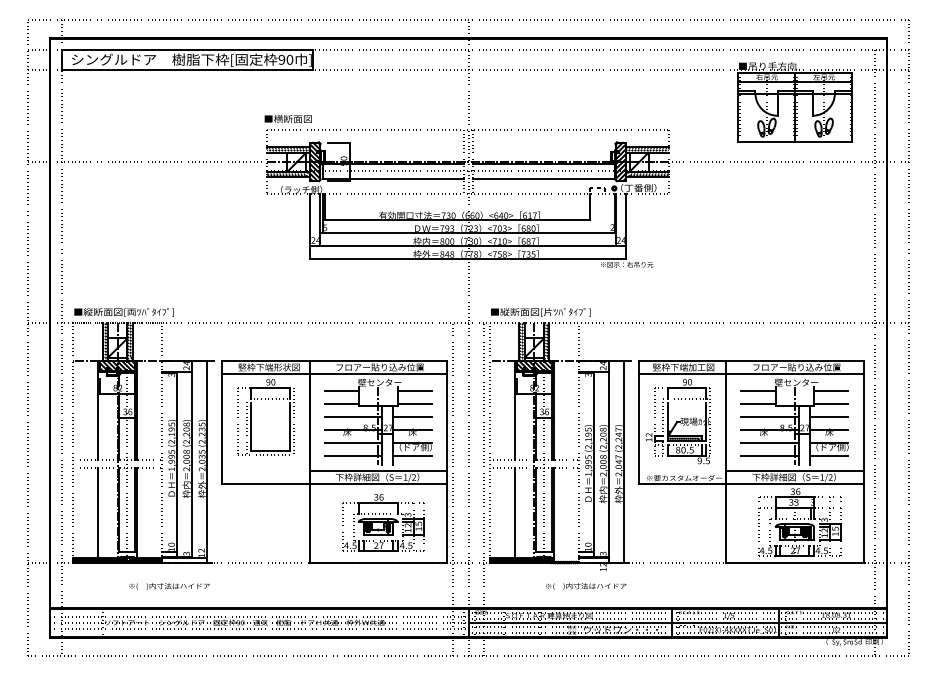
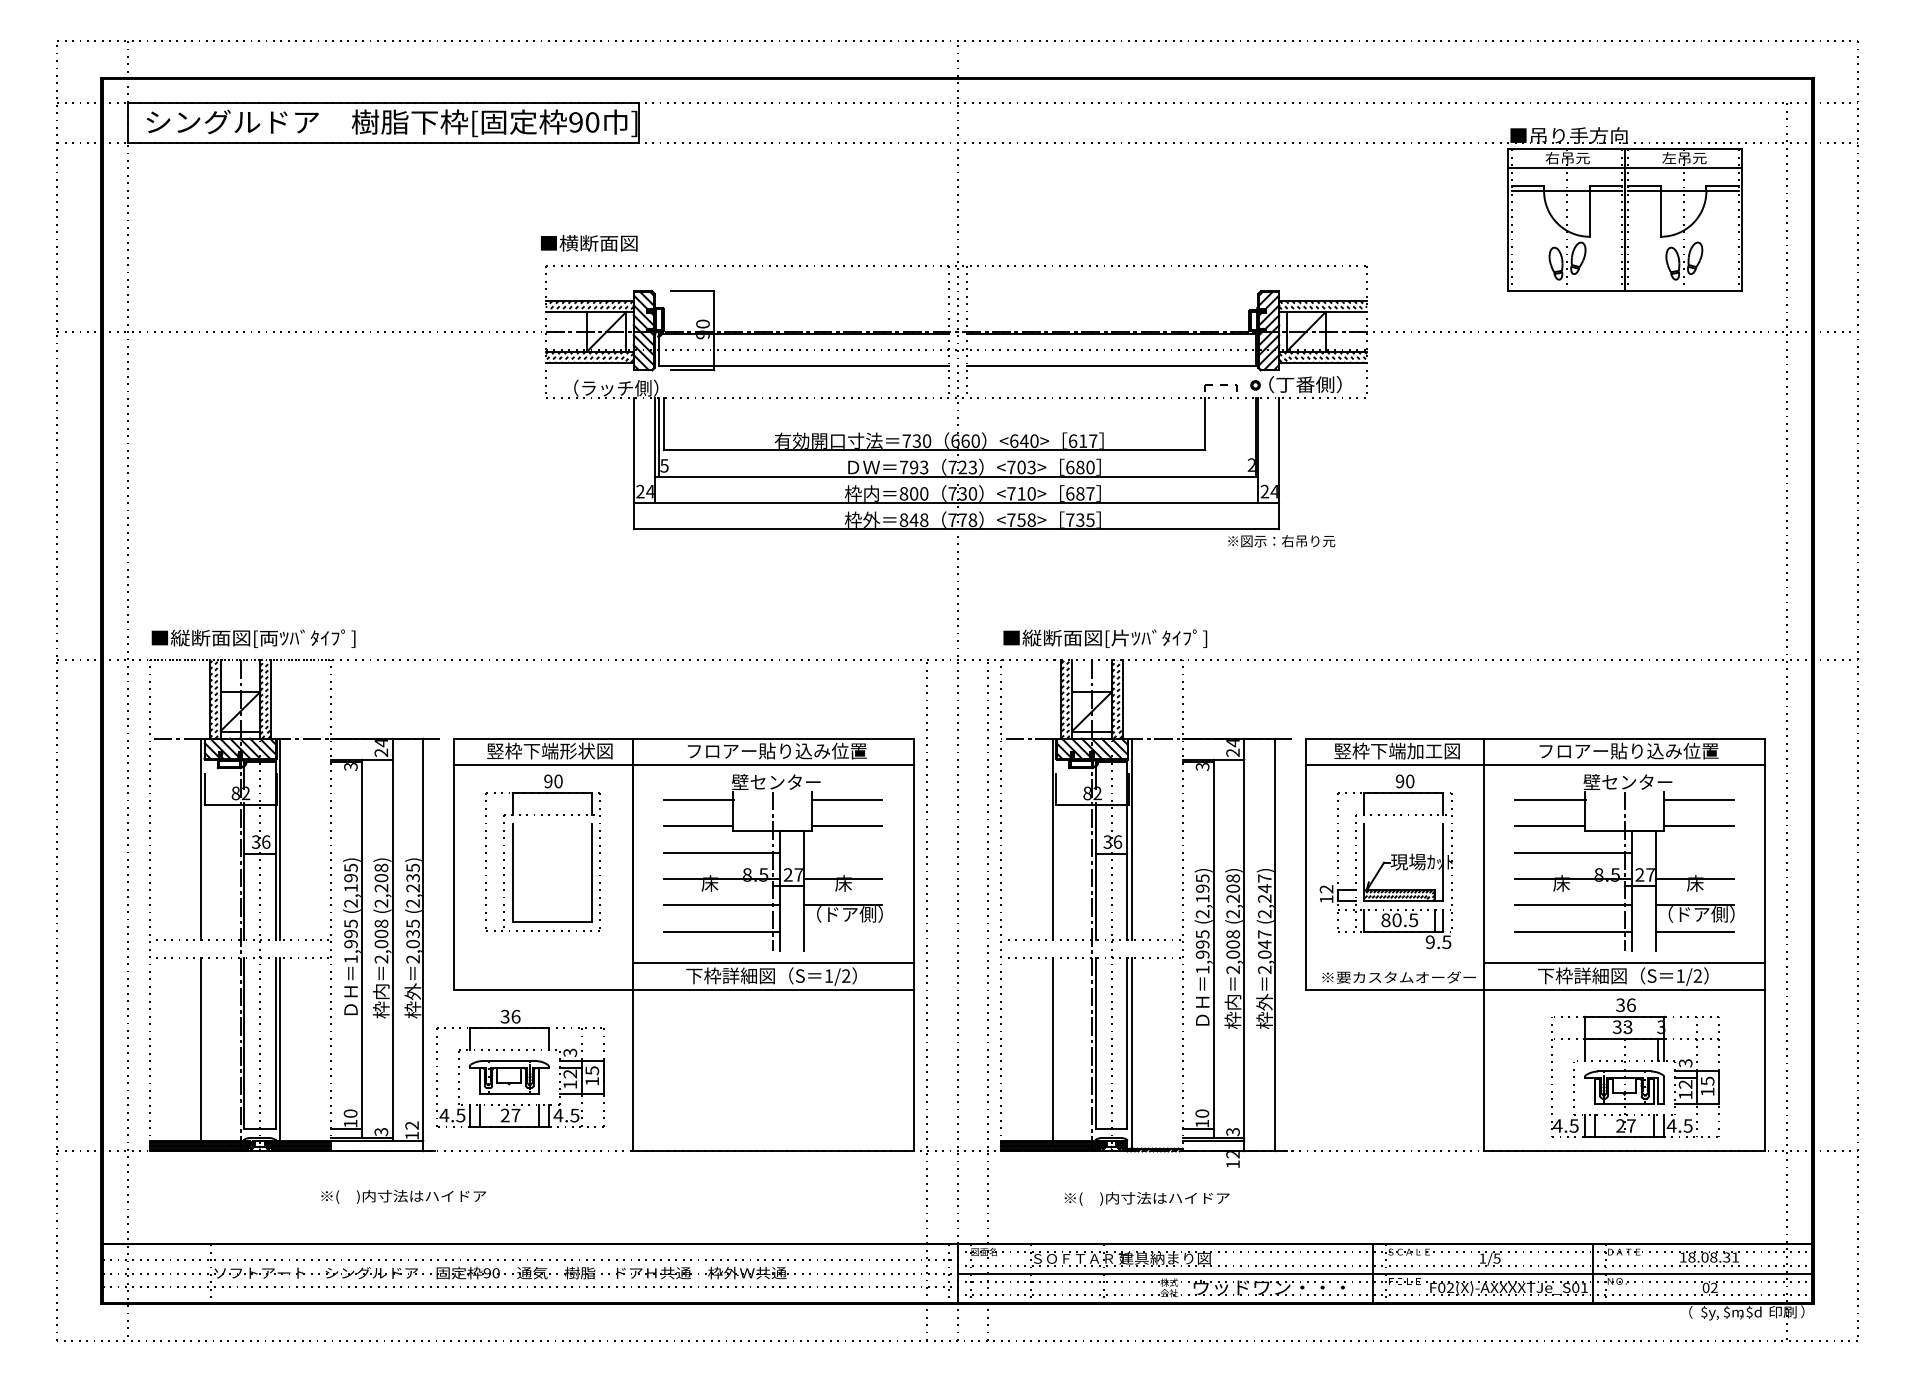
line: (412, 417) -> (843, 853), removed
line: (829, 417) -> (1695, 853), removed
line: (412, 455) -> (843, 931), removed
part: (383, 522) -> (520, 1068), moved
text: (169, 586) -> (403, 1196), moved
text: (586, 586) -> (1147, 1198), moved

